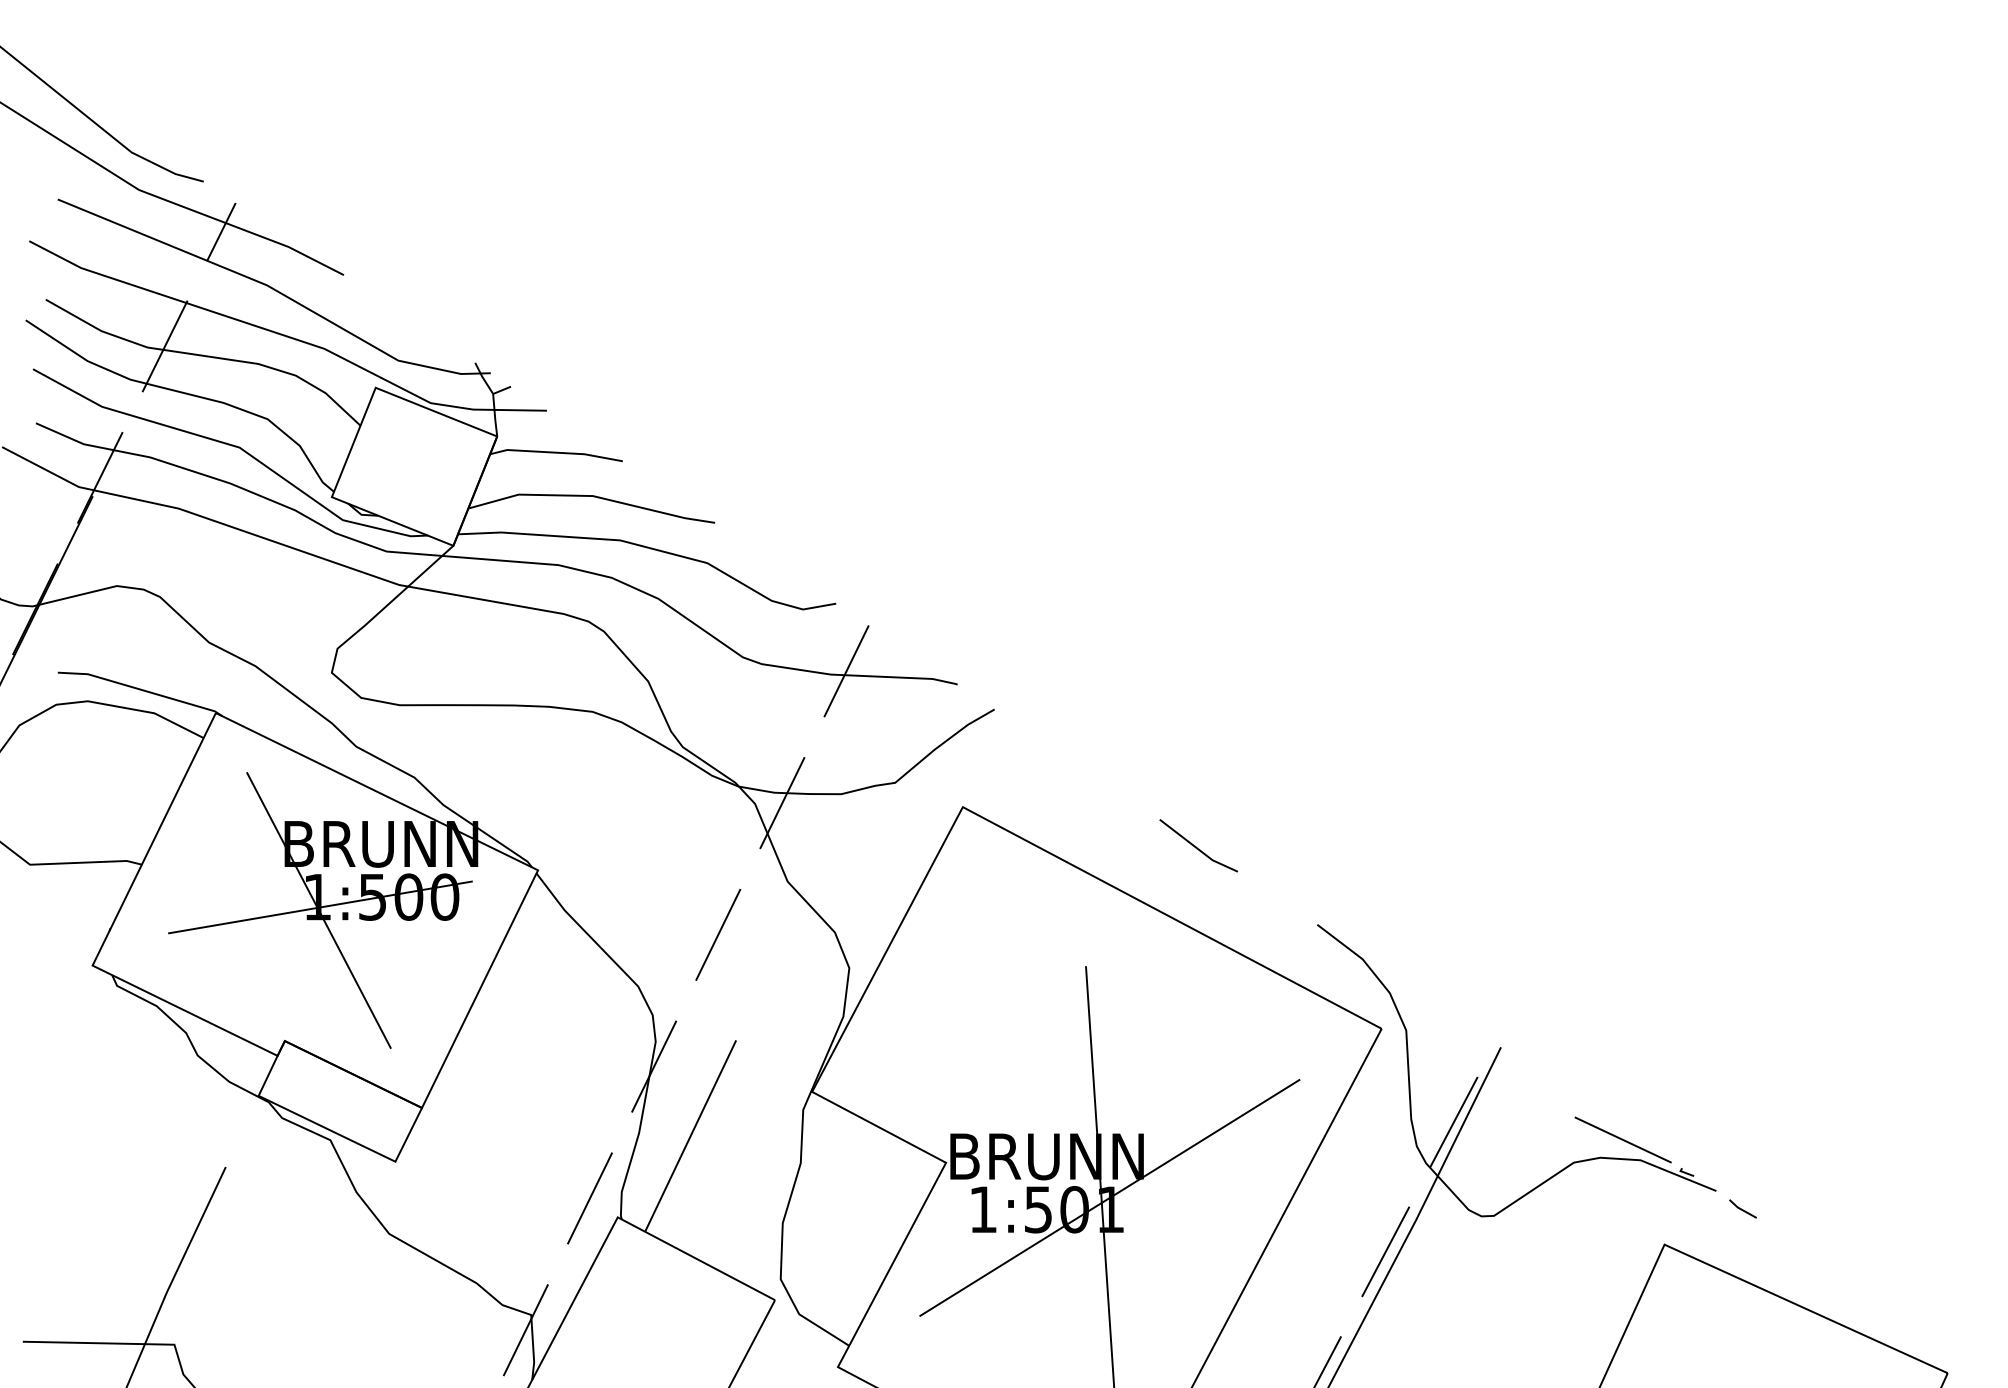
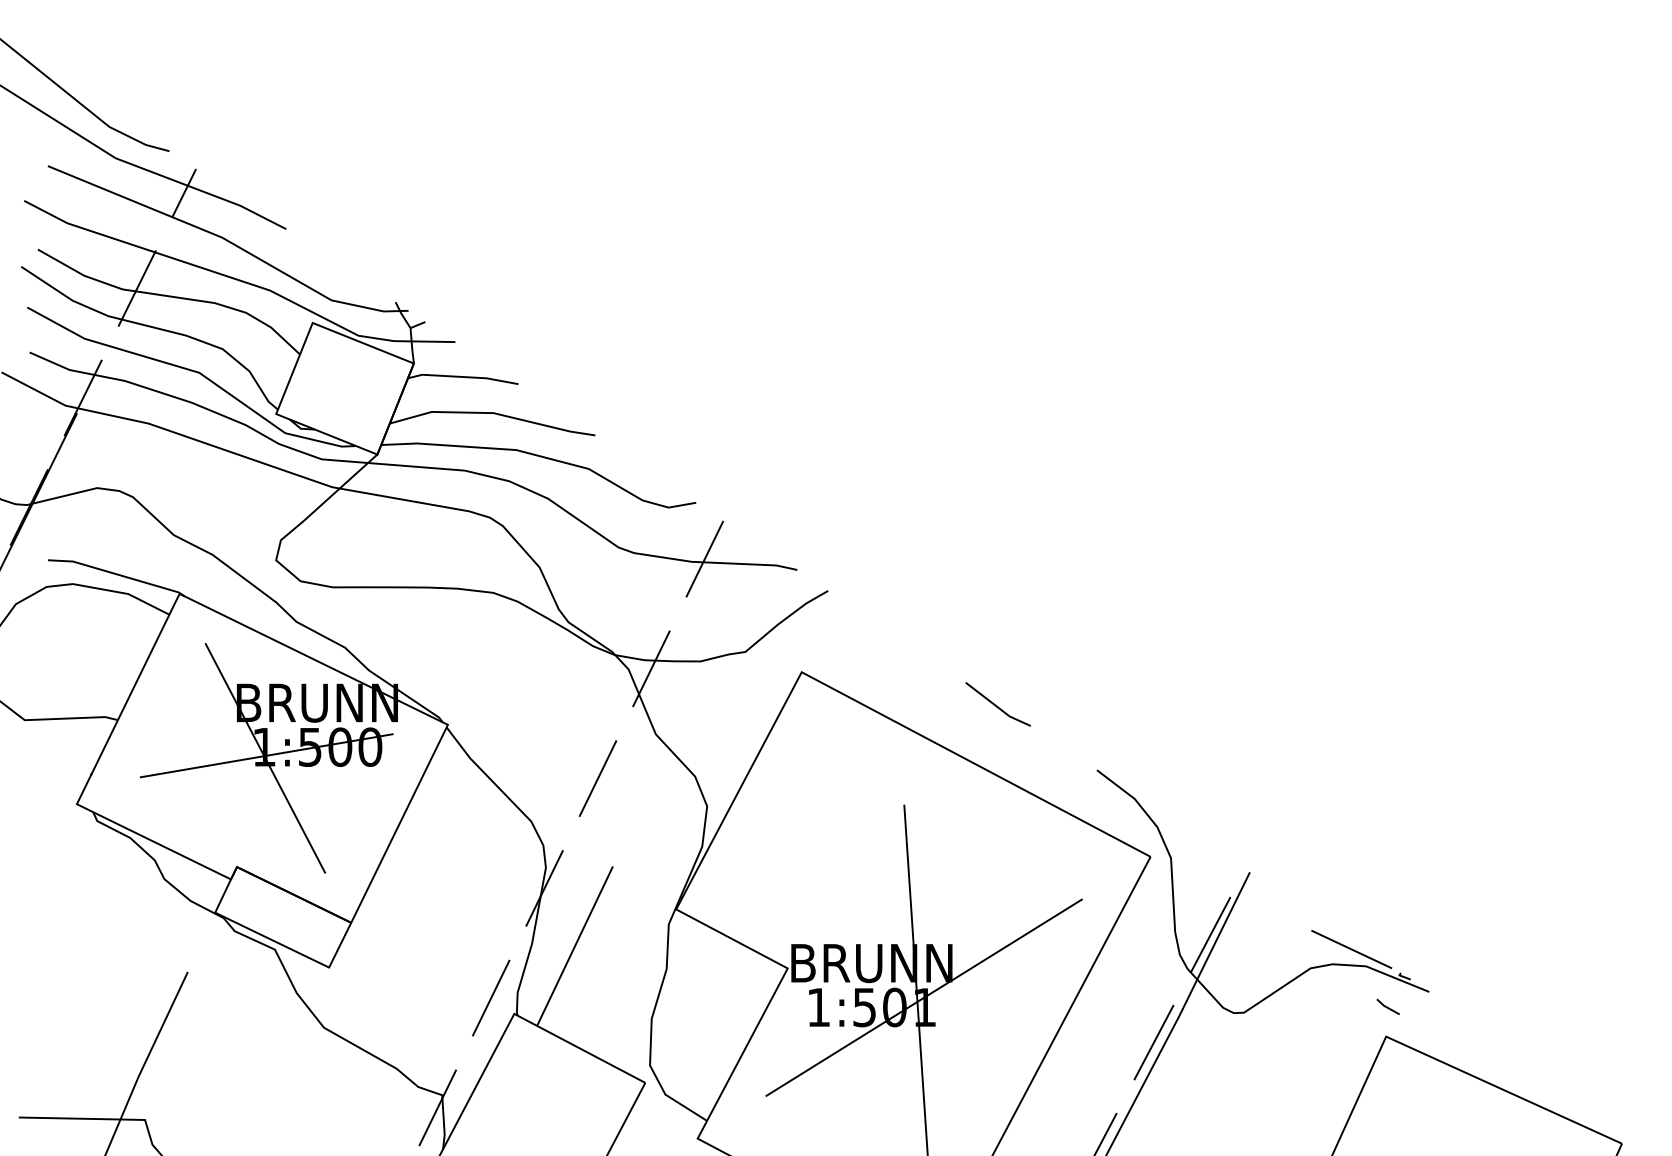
line: (1741, 1208) -> (1386, 1006), moved

